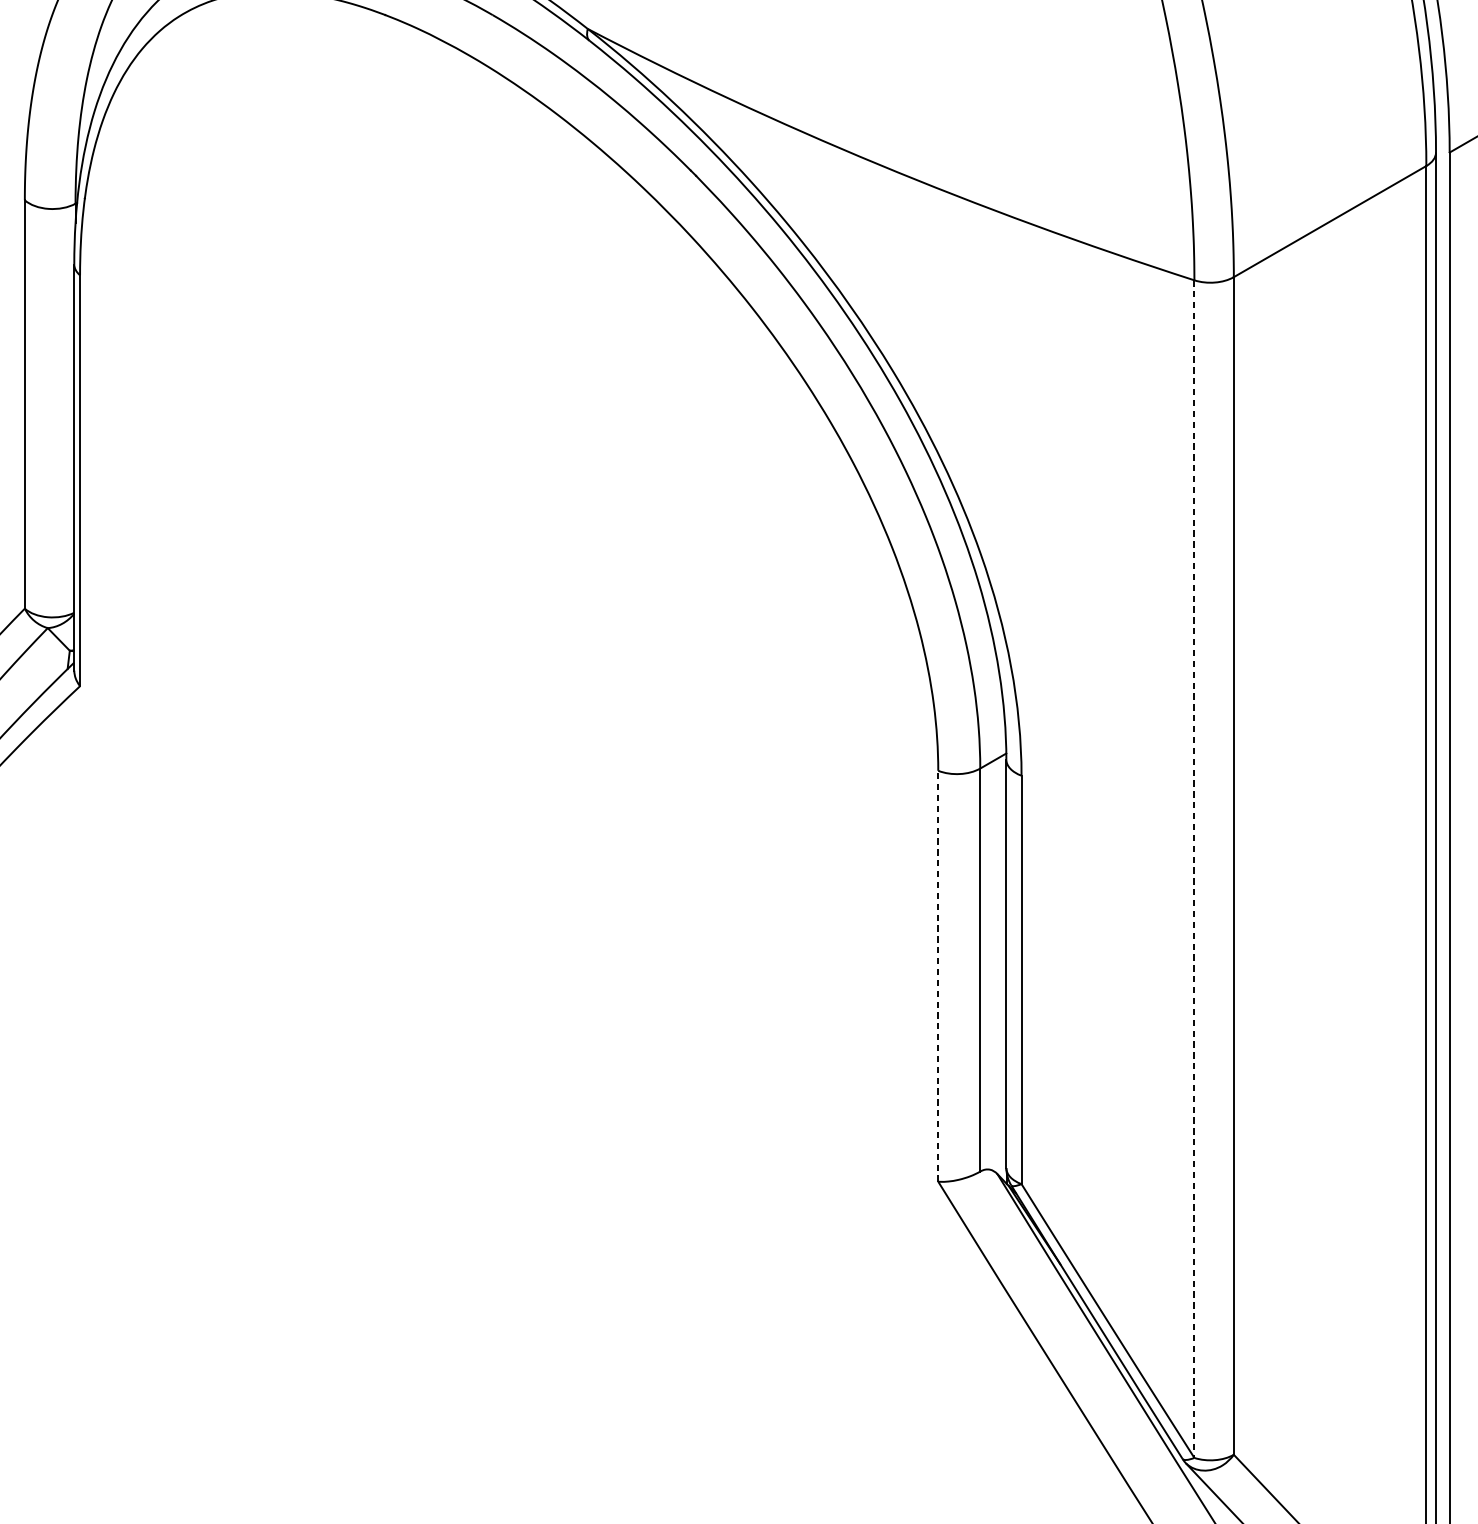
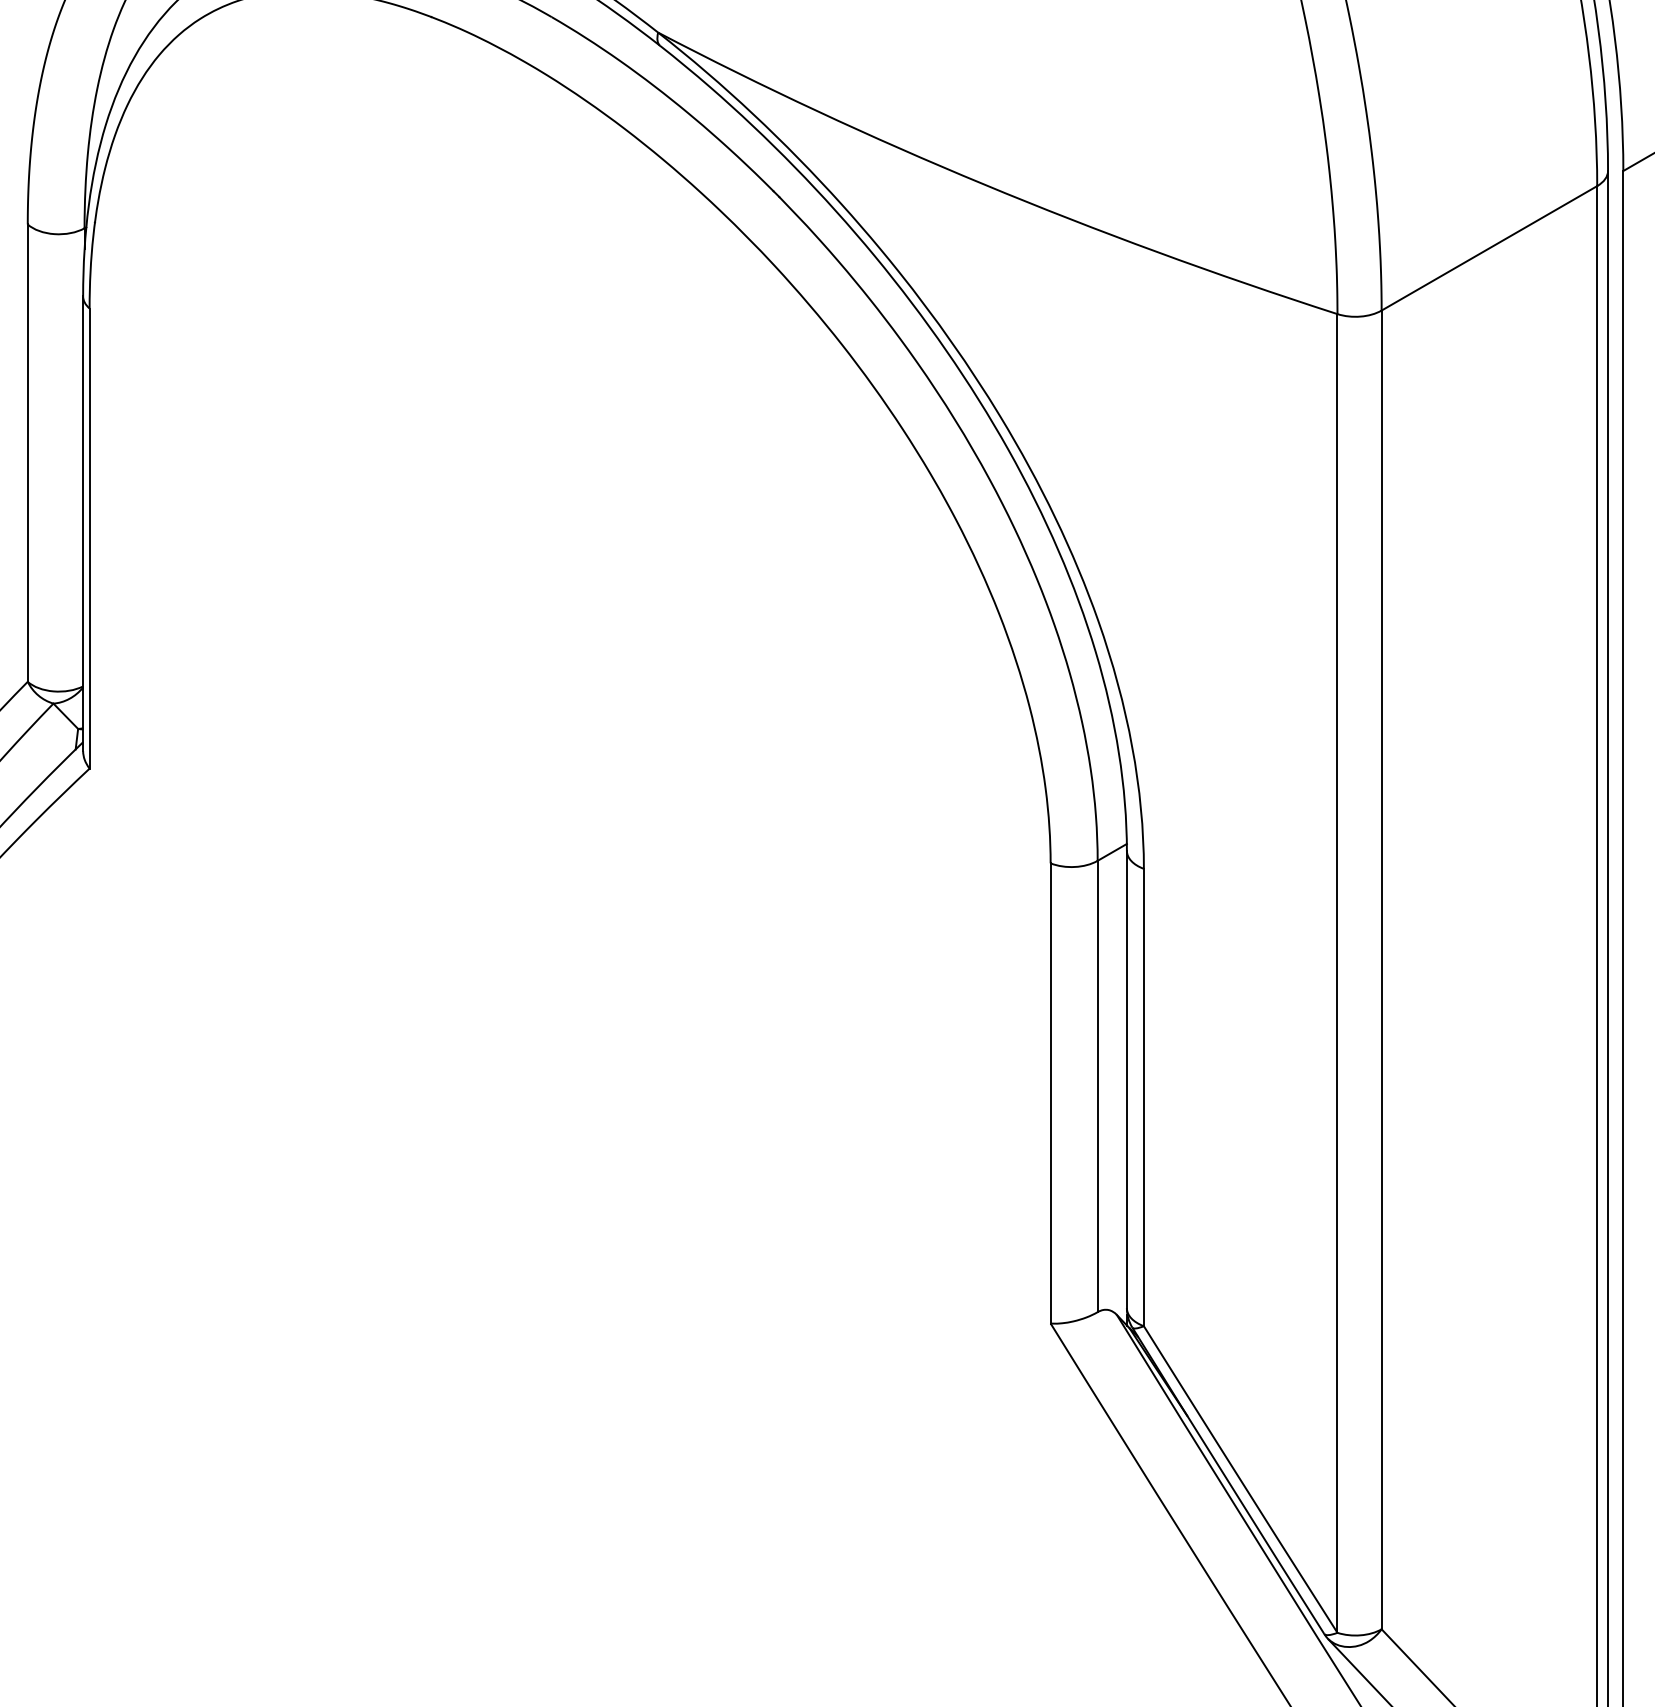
line: (1194, 869) -> (1337, 973), dashed -> solid
line: (938, 975) -> (1050, 1092), dashed -> solid

